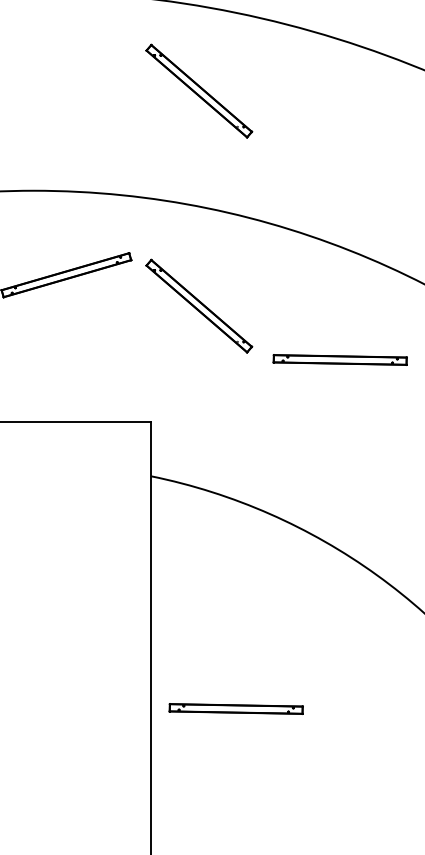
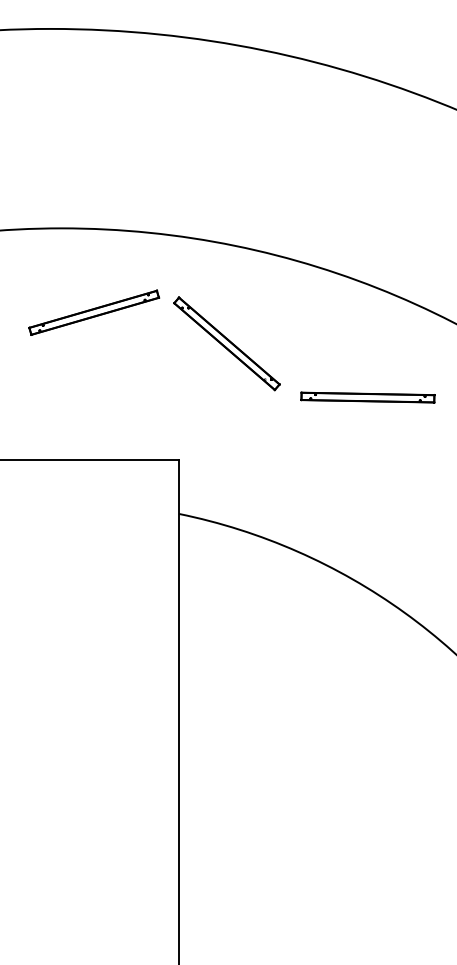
part: (198, 90) -> (226, 128), removed
part: (235, 708) -> (263, 746), removed

